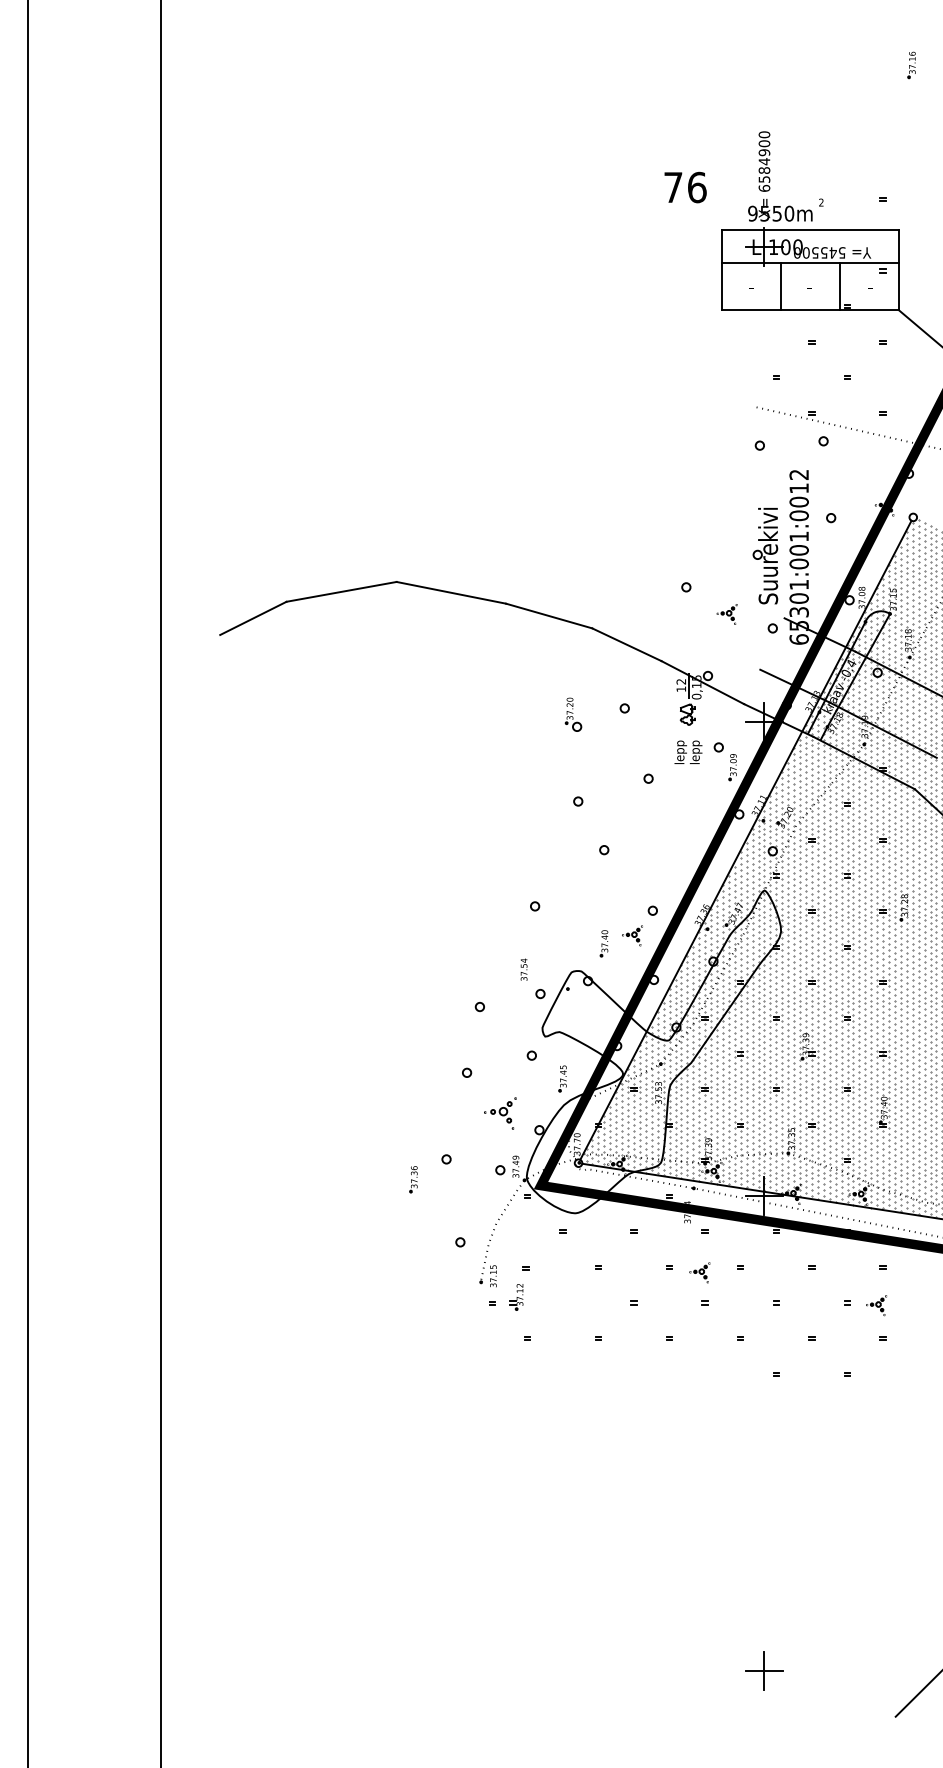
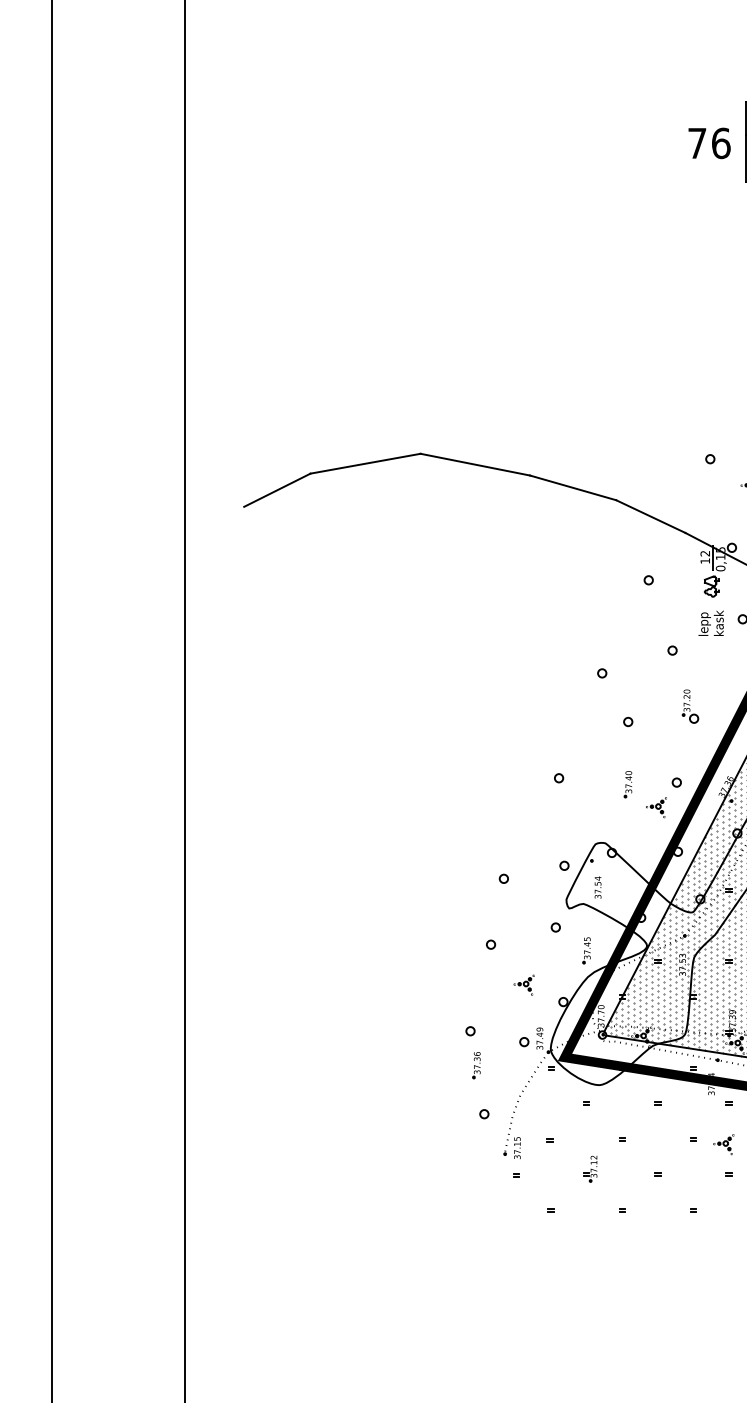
text: (685, 187) -> (709, 143), moved
part: (573, 714) -> (690, 706), moved
text: (695, 750) -> (719, 622), lepp -> kask
part: (603, 943) -> (627, 784), moved
text: (523, 969) -> (597, 887), moved
part: (499, 1112) -> (523, 984), size x0.62
part: (413, 1179) -> (476, 1065), moved
part: (516, 1297) -> (590, 1169), moved

